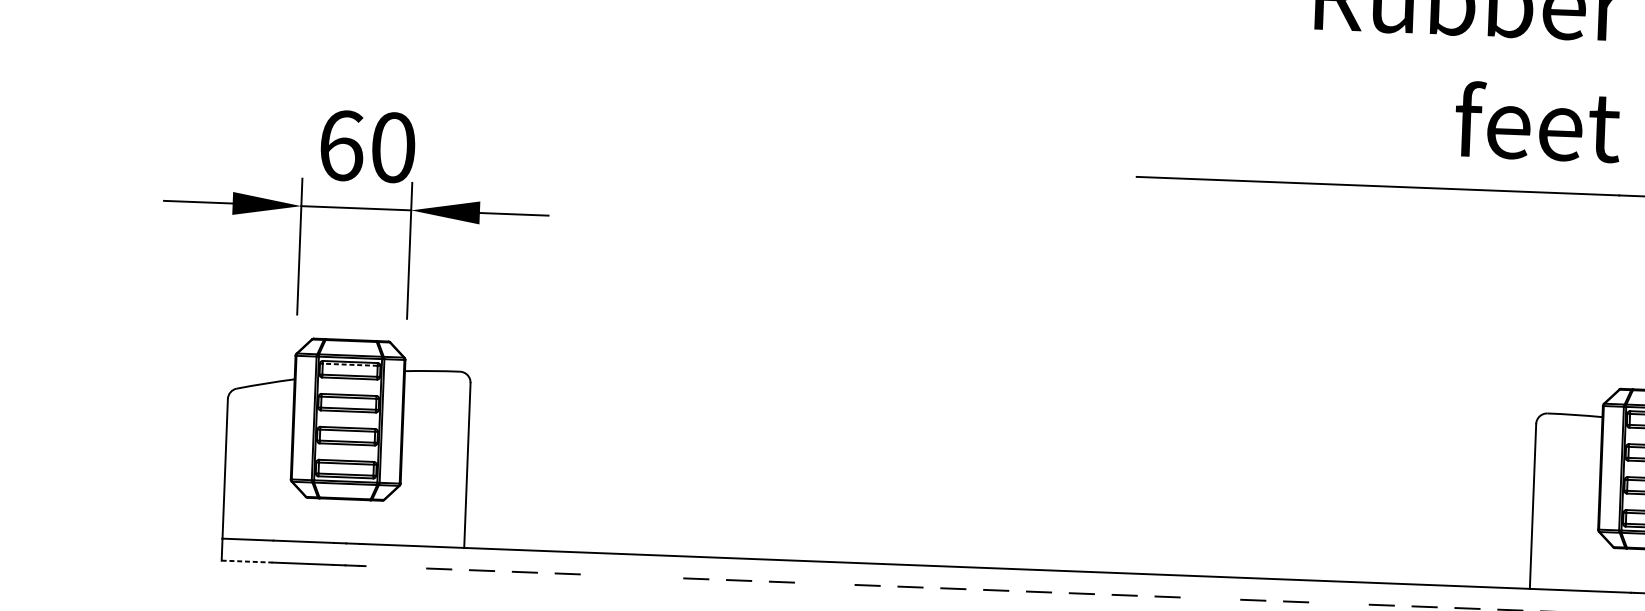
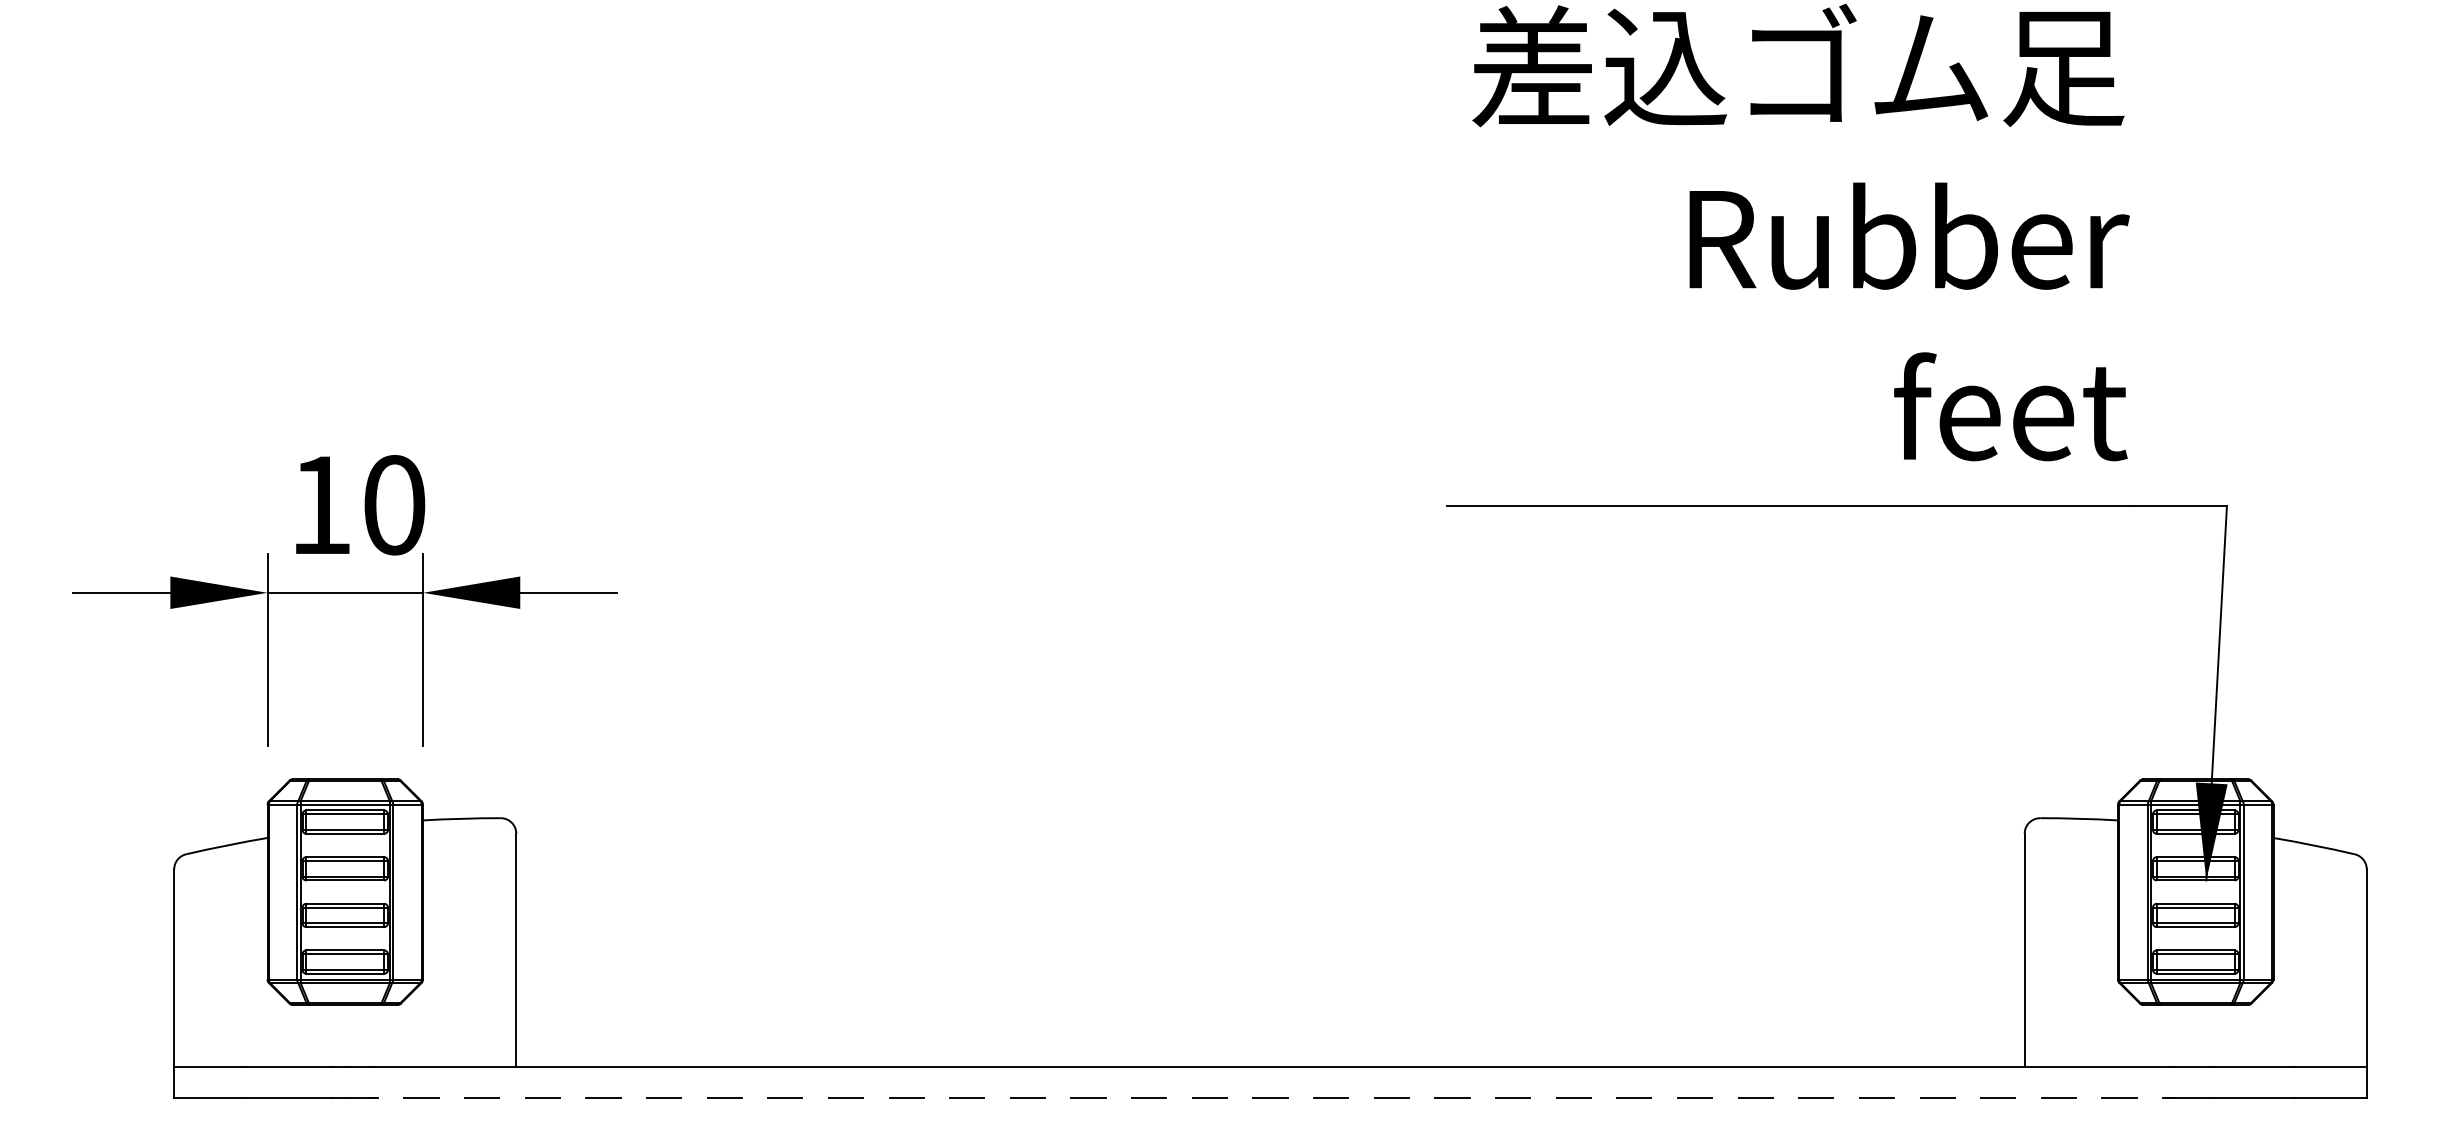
text: (342, 145) -> (322, 505), 60 -> 10
line: (350, 364) -> (345, 814), dashed -> solid
line: (247, 561) -> (210, 1098), dashed -> solid
line: (396, 567) -> (421, 1098), added
line: (610, 575) -> (724, 1098), added
line: (653, 577) -> (785, 1098), added
line: (824, 584) -> (1027, 1098), added
line: (1210, 598) -> (1573, 1098), added
line: (1338, 603) -> (1755, 1098), added

